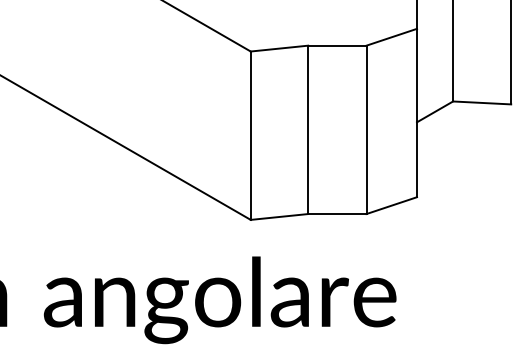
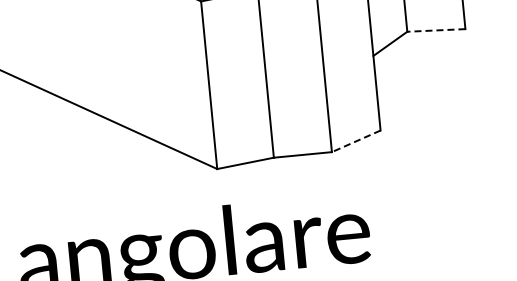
line: (481, 102) -> (435, 30), solid -> dashed
line: (391, 205) -> (355, 141), solid -> dashed

